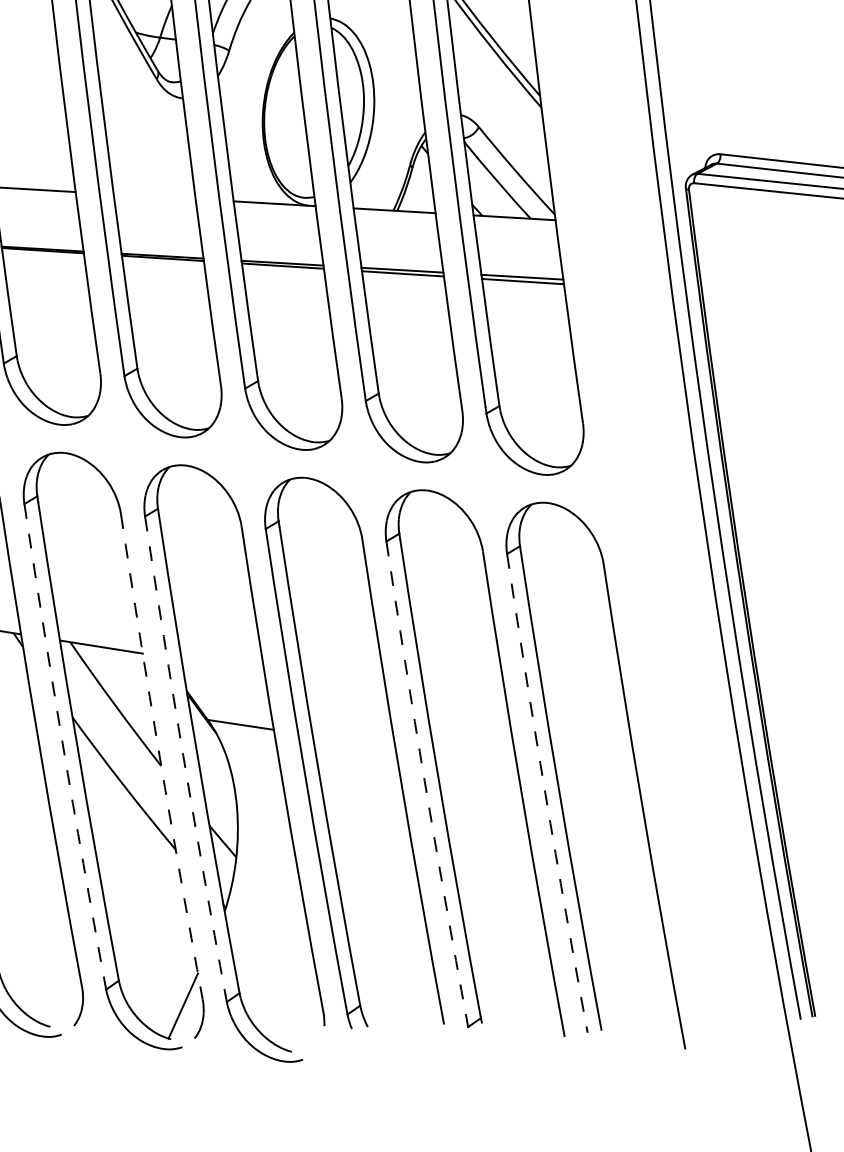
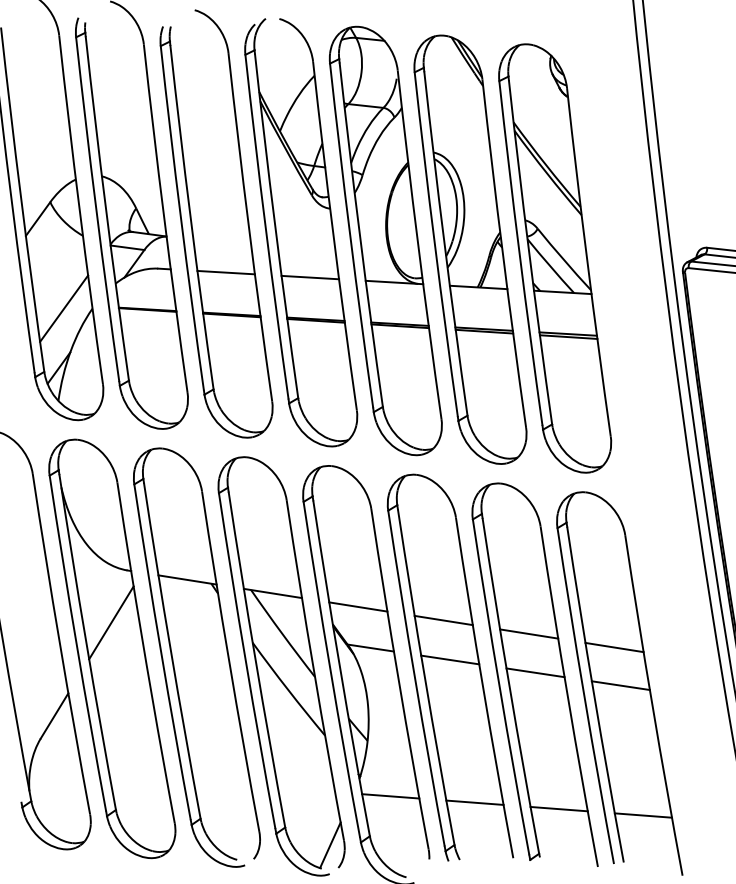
line: (154, 196) -> (310, 277), added
line: (223, 665) -> (358, 606), added
line: (344, 685) -> (443, 620), added
line: (467, 704) -> (529, 633), added
line: (588, 724) -> (614, 647), added
line: (354, 741) -> (450, 659), added
arc: (62, 744) -> (245, 661), dashed -> solid
arc: (159, 756) -> (313, 670), dashed -> solid
arc: (183, 756) -> (330, 670), dashed -> solid
line: (475, 759) -> (535, 672), added
line: (596, 778) -> (620, 685), added
arc: (424, 781) -> (499, 687), dashed -> solid
arc: (545, 793) -> (584, 696), dashed -> solid
line: (268, 936) -> (390, 796), added
line: (388, 945) -> (474, 802), added
line: (508, 953) -> (558, 808), added
line: (629, 963) -> (643, 815), added

